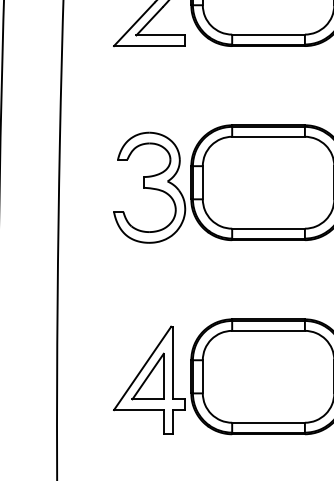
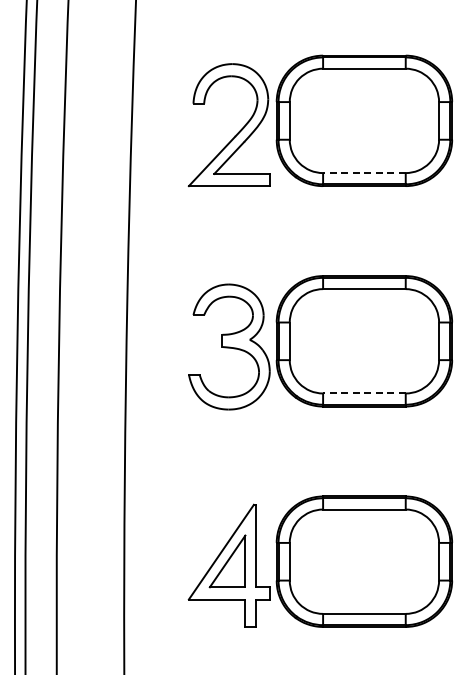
line: (267, 34) -> (363, 173), solid -> dashed
line: (267, 228) -> (363, 393), solid -> dashed

